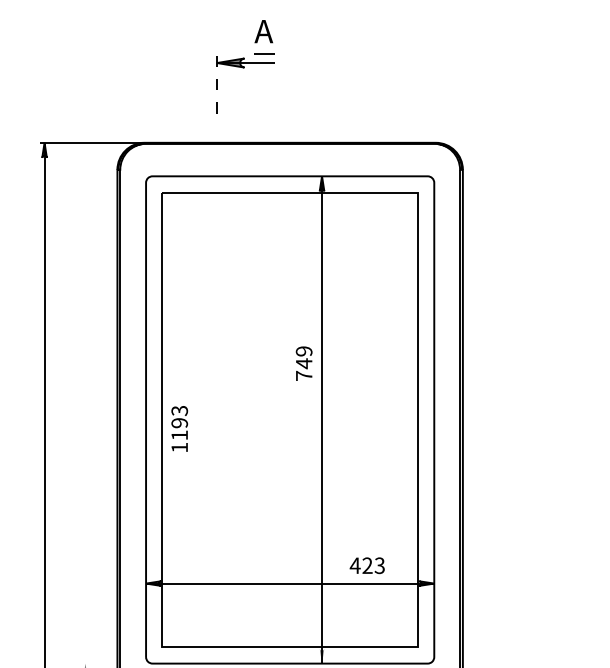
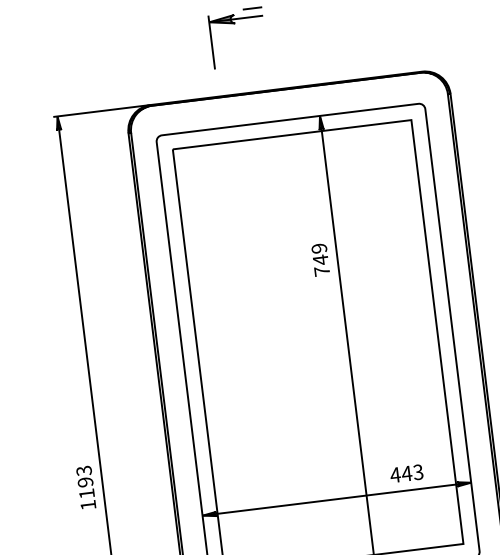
line: (217, 84) -> (212, 42), dashed -> solid
text: (303, 363) -> (320, 259), moved
text: (179, 428) -> (85, 487), moved
text: (367, 565) -> (406, 473), 423 -> 443

